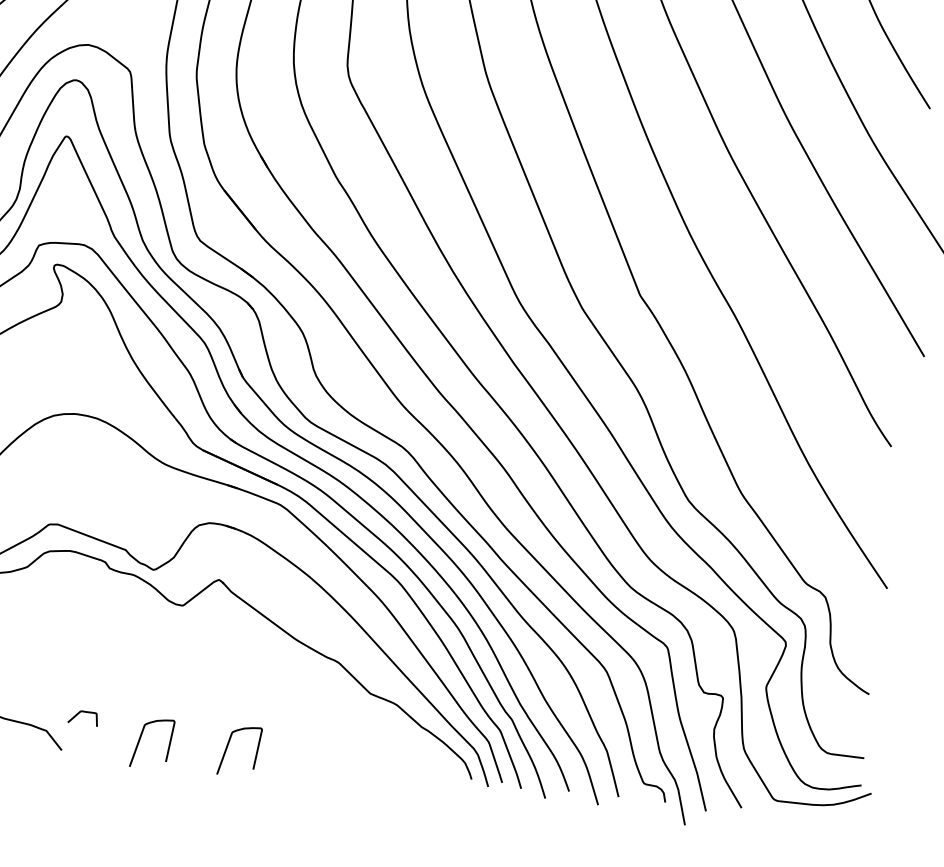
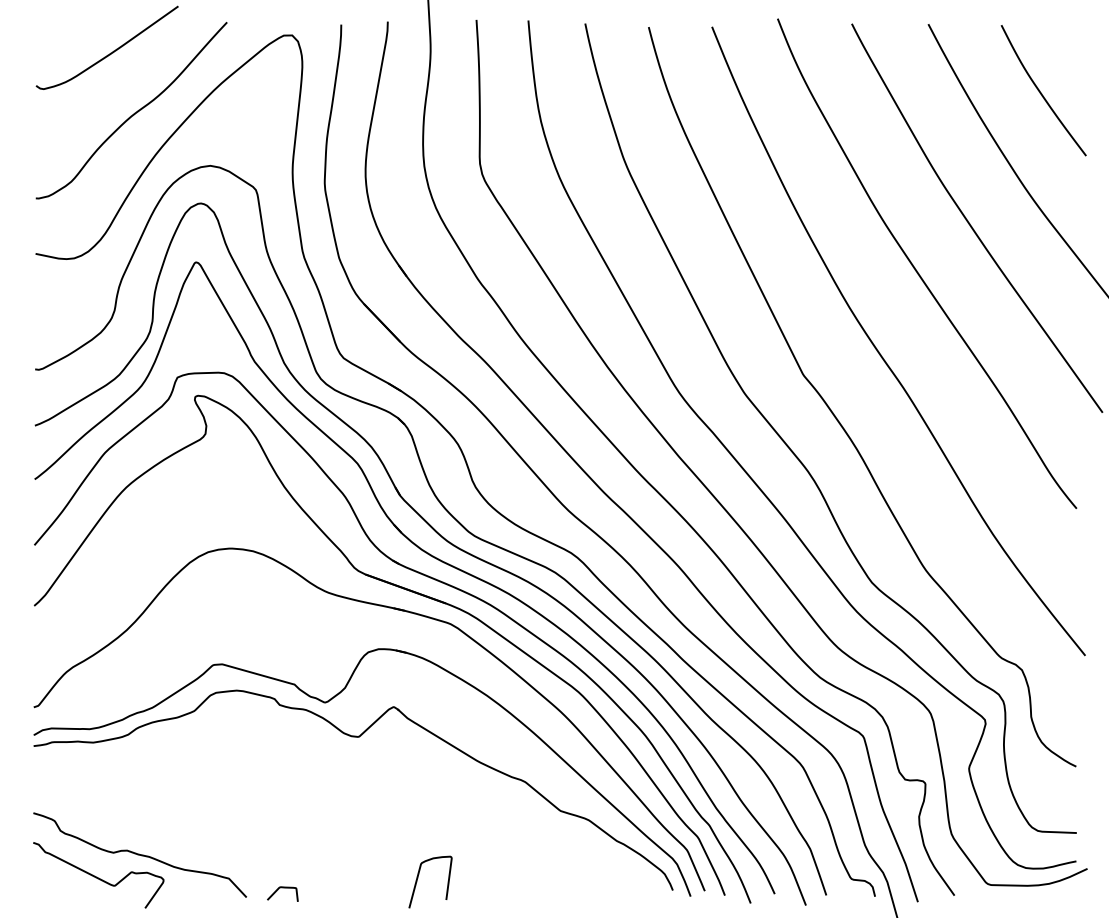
curve: (83, 712) -> (282, 888), moved
curve: (141, 738) -> (327, 878), removed

